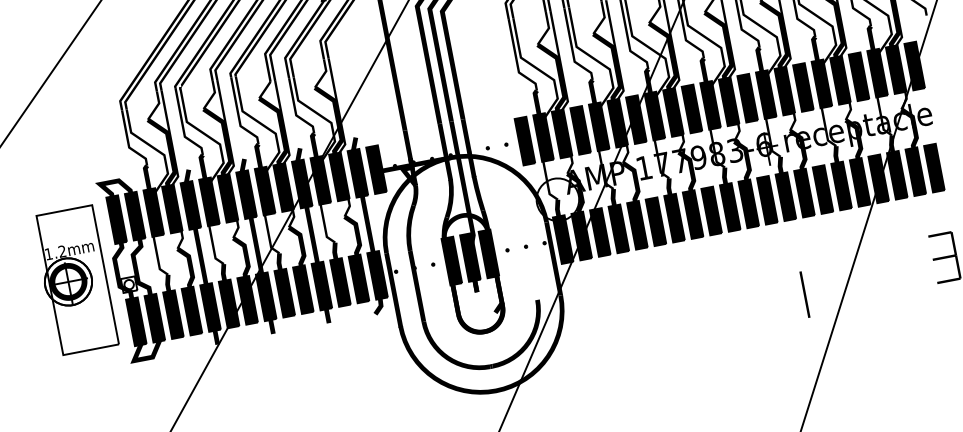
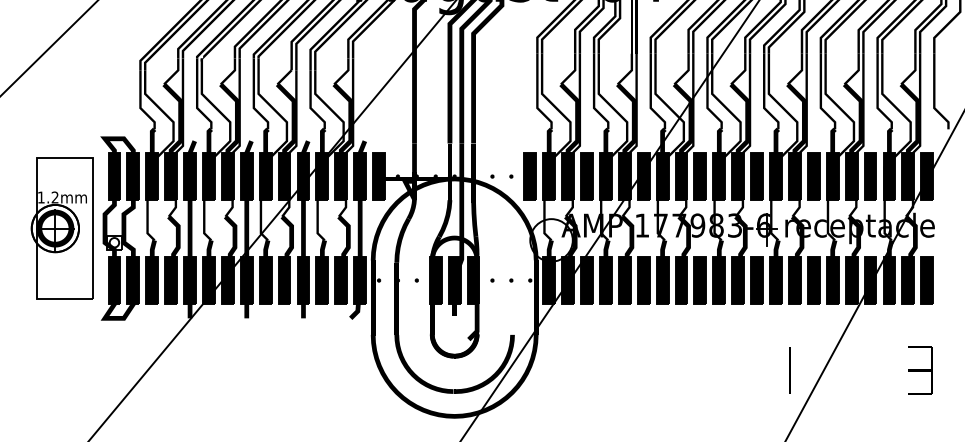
line: (804, 294) -> (789, 370), moved

